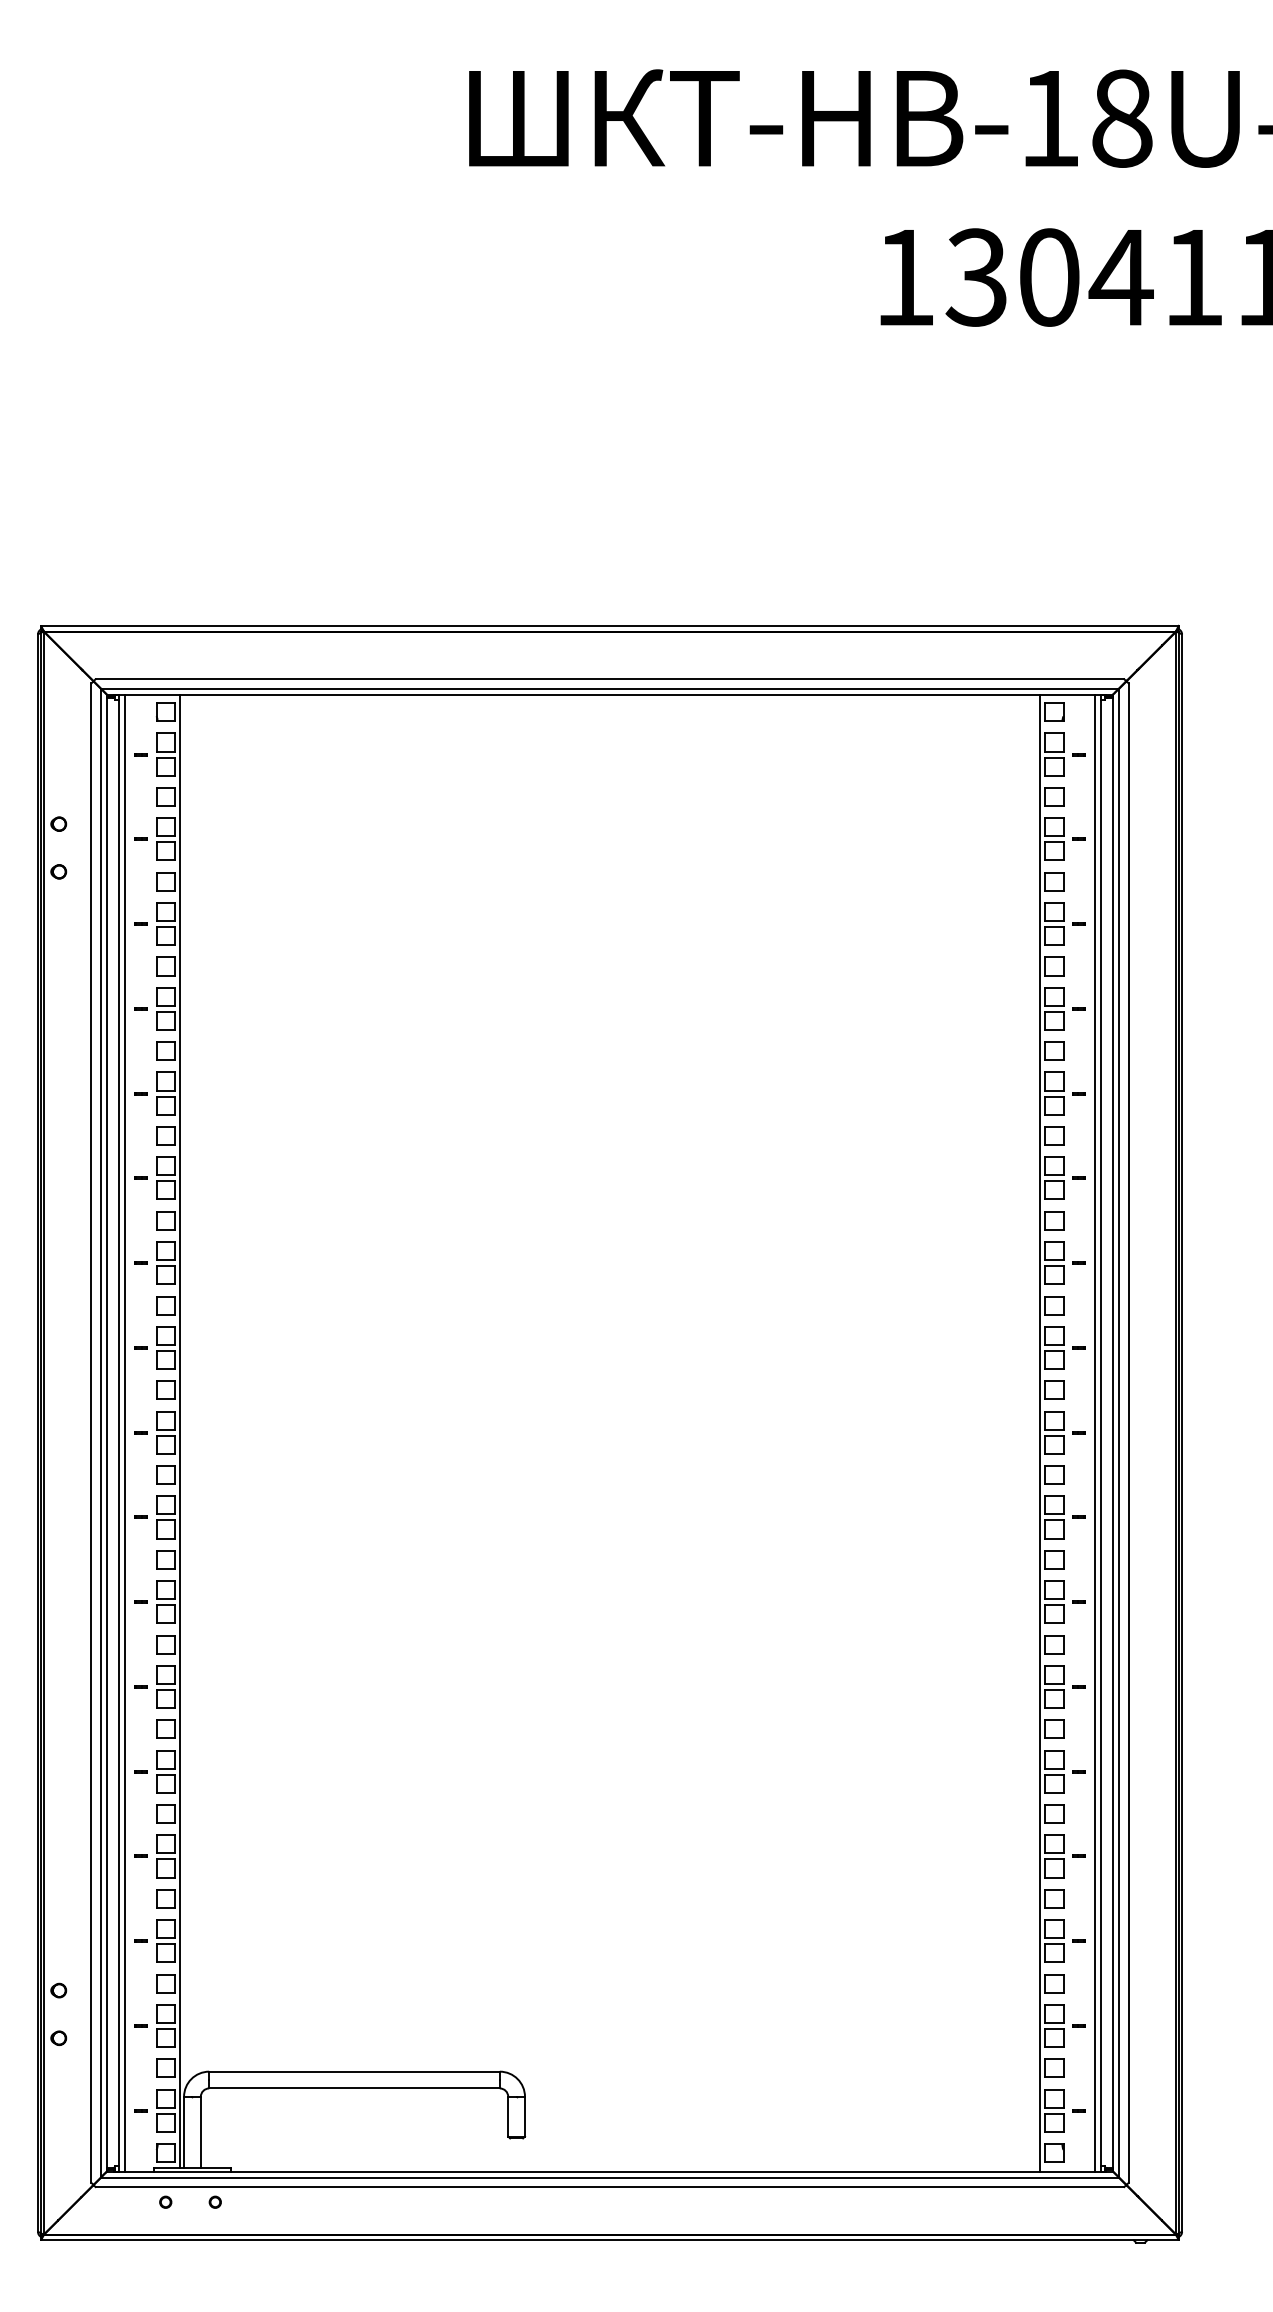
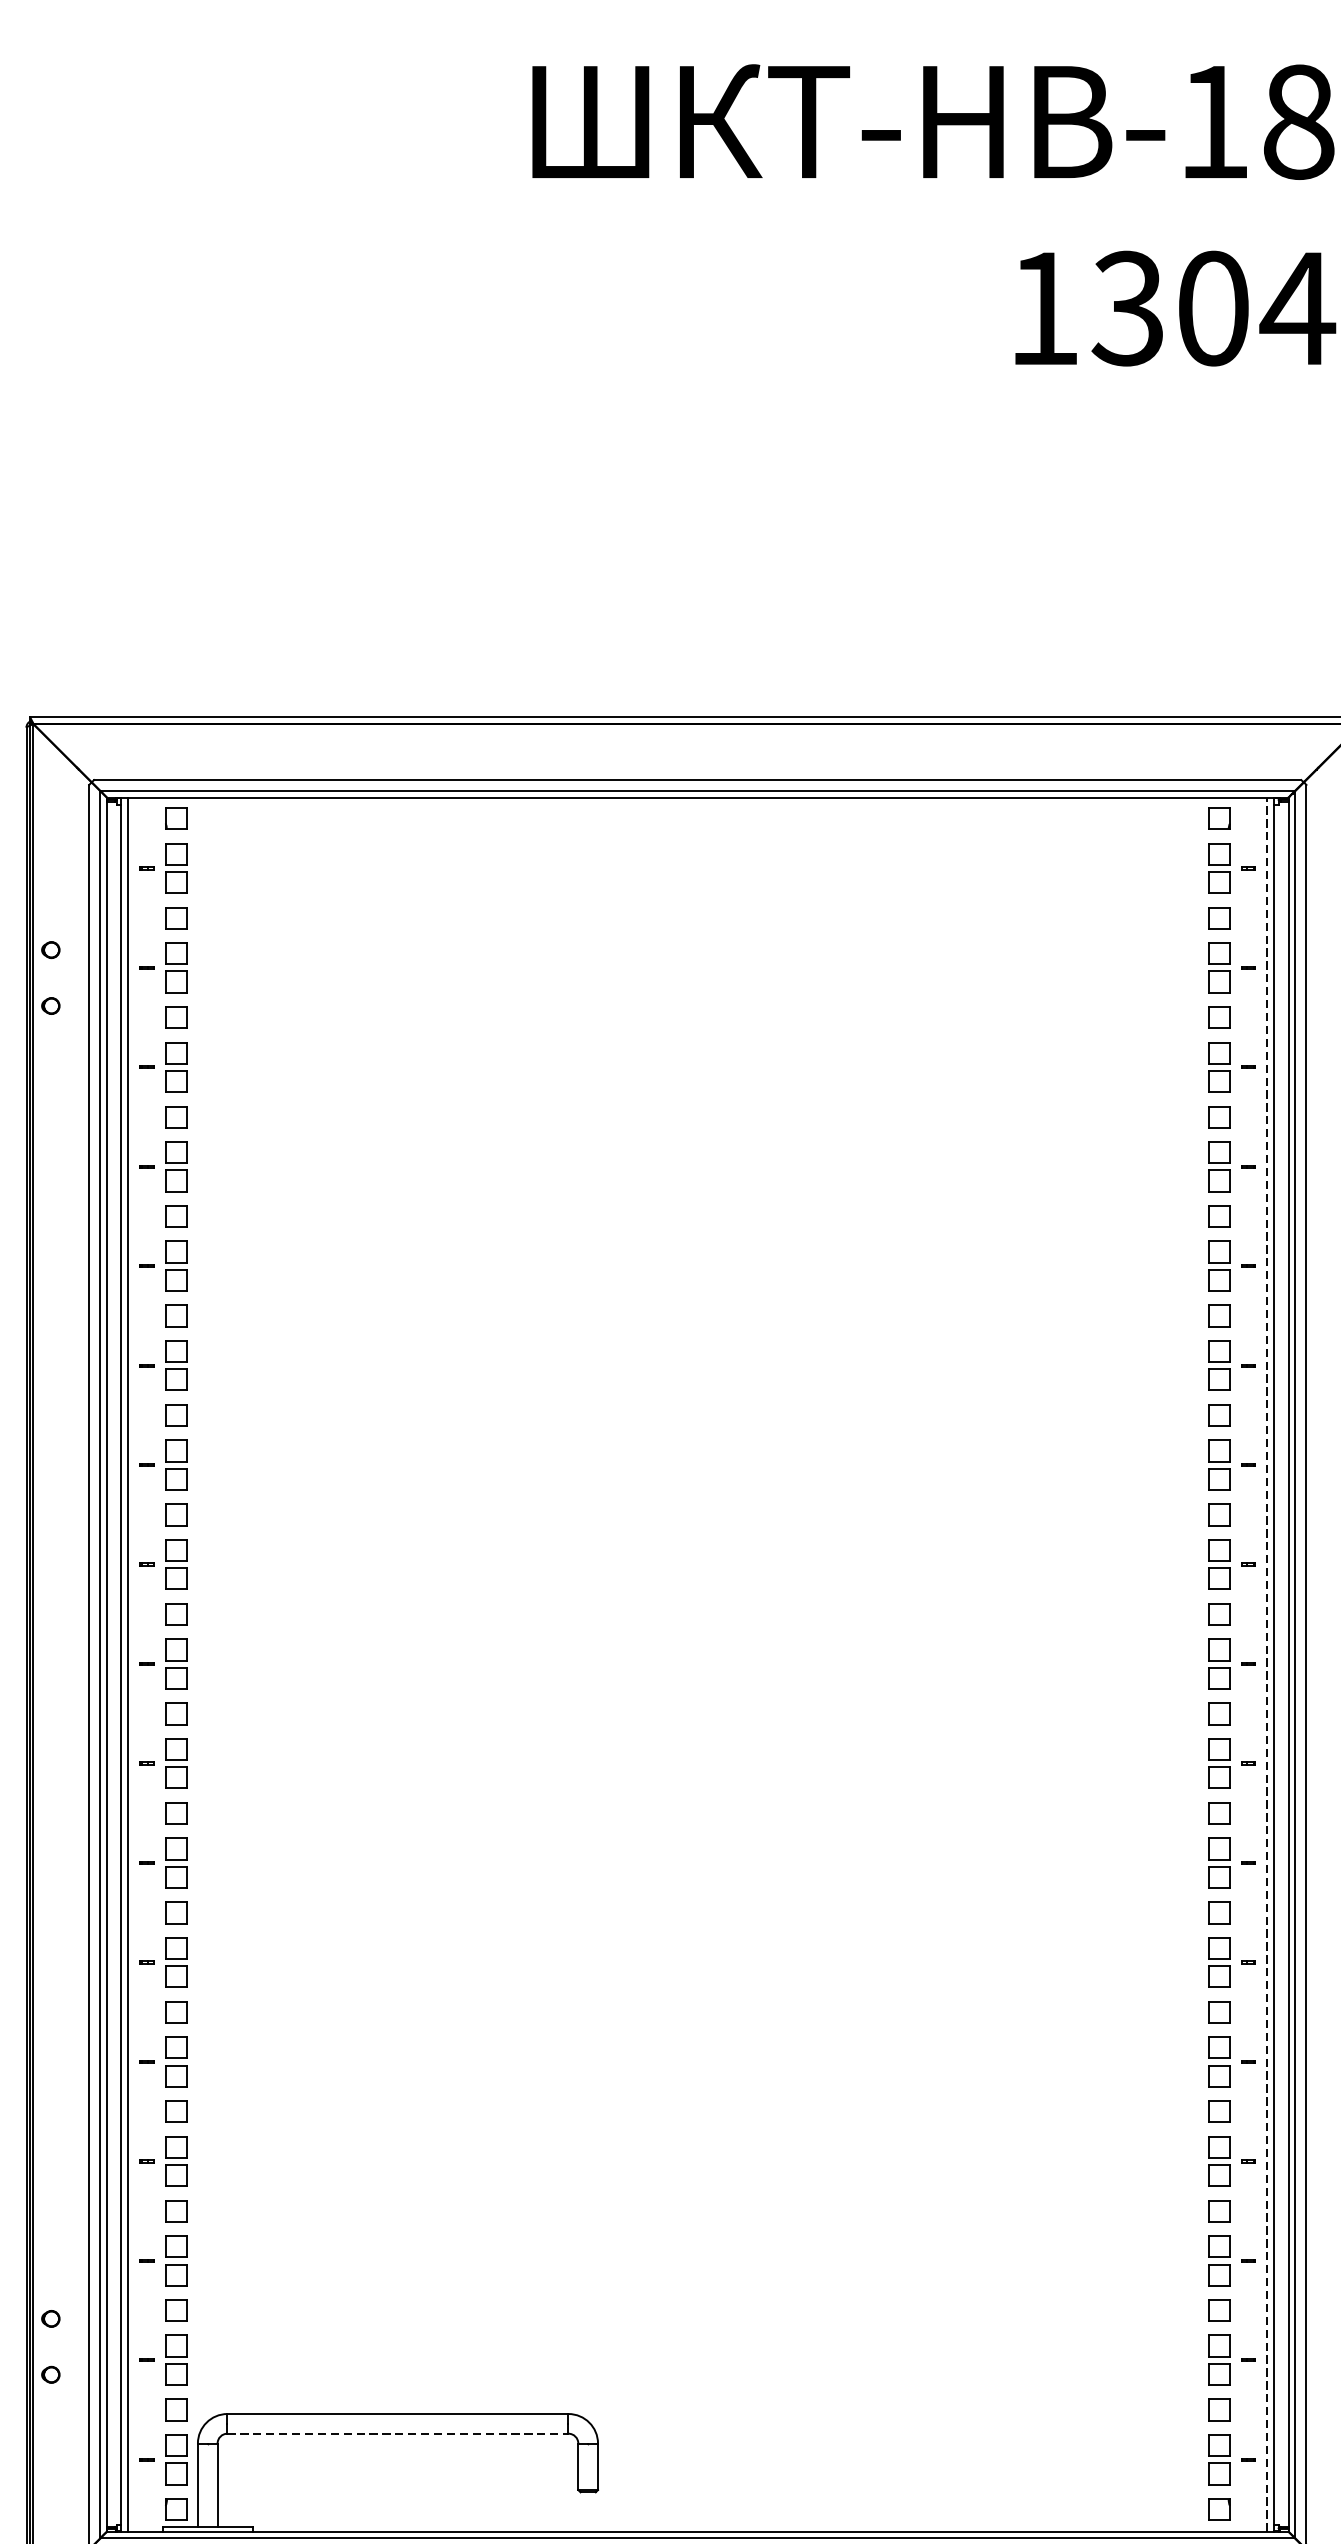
line: (179, 1430) -> (192, 1661), removed
line: (1040, 1432) -> (1202, 1663), removed
line: (1095, 1433) -> (1267, 1665), solid -> dashed
line: (355, 2088) -> (399, 2433), solid -> dashed

